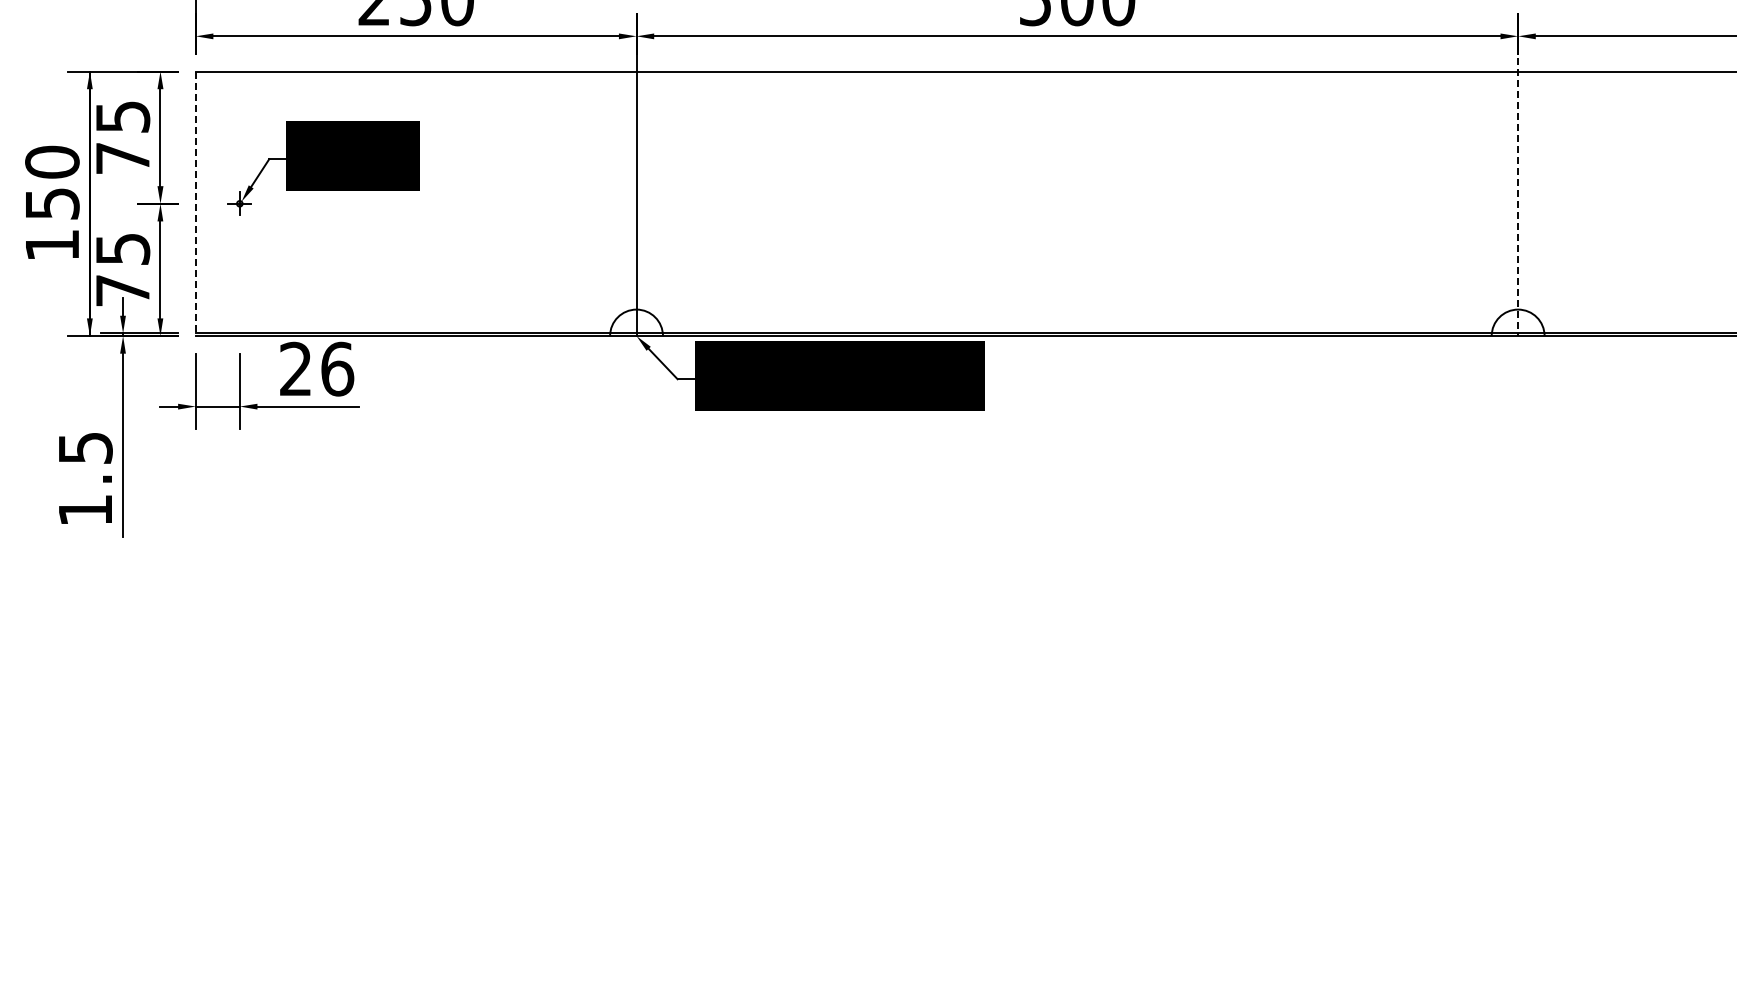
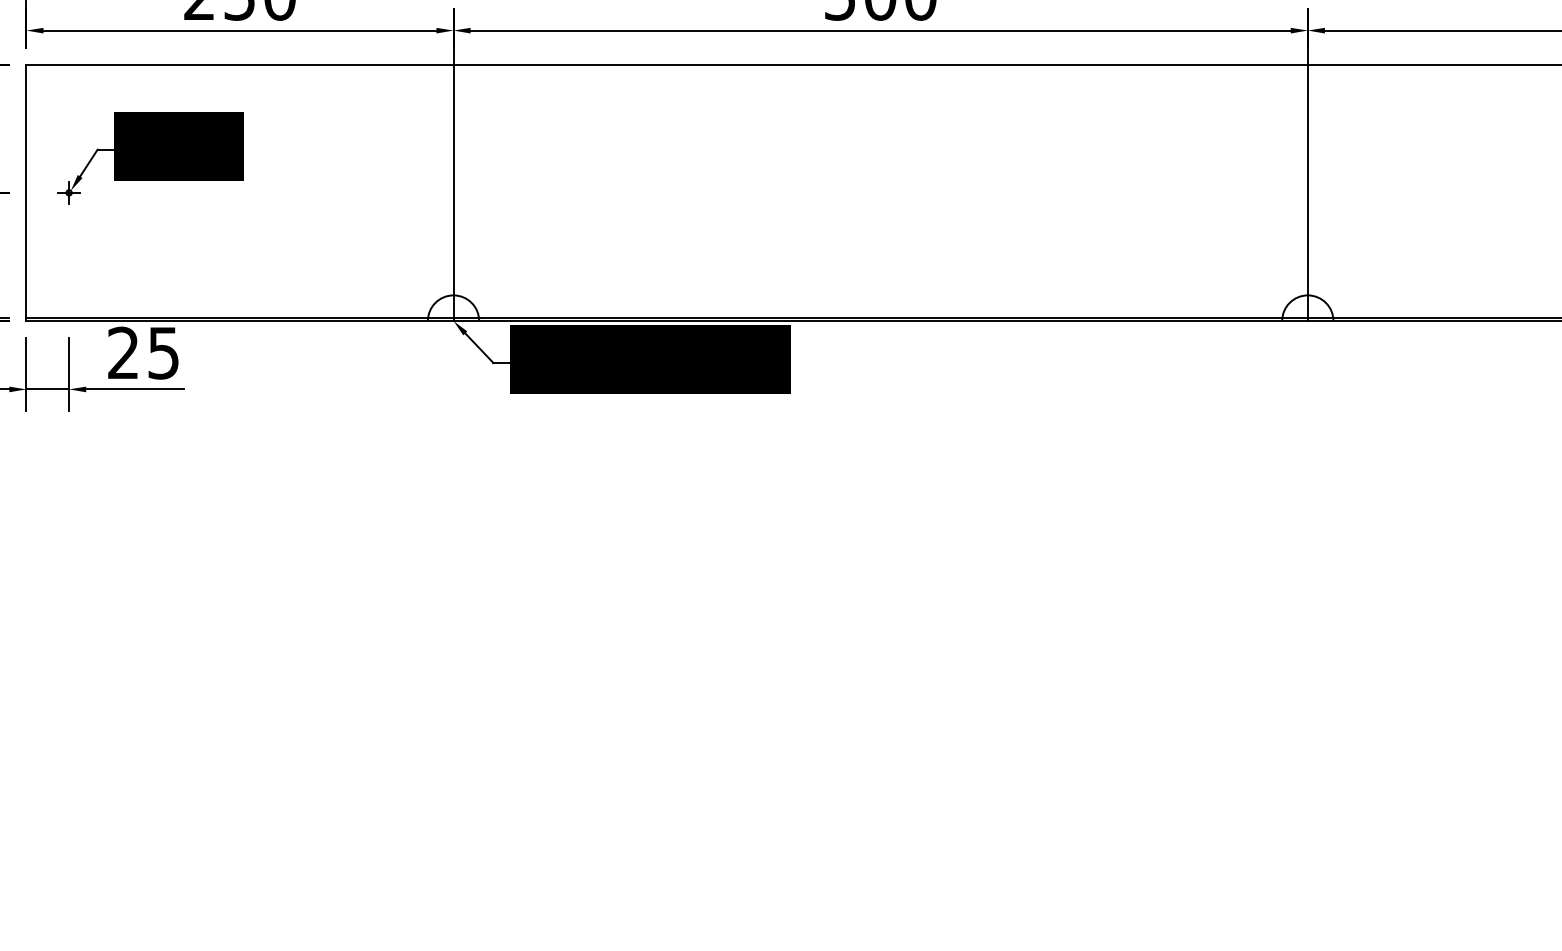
line: (1518, 186) -> (1308, 176), dashed -> solid
line: (195, 204) -> (26, 193), dashed -> solid
text: (337, 368) -> (163, 352), 26 -> 25

